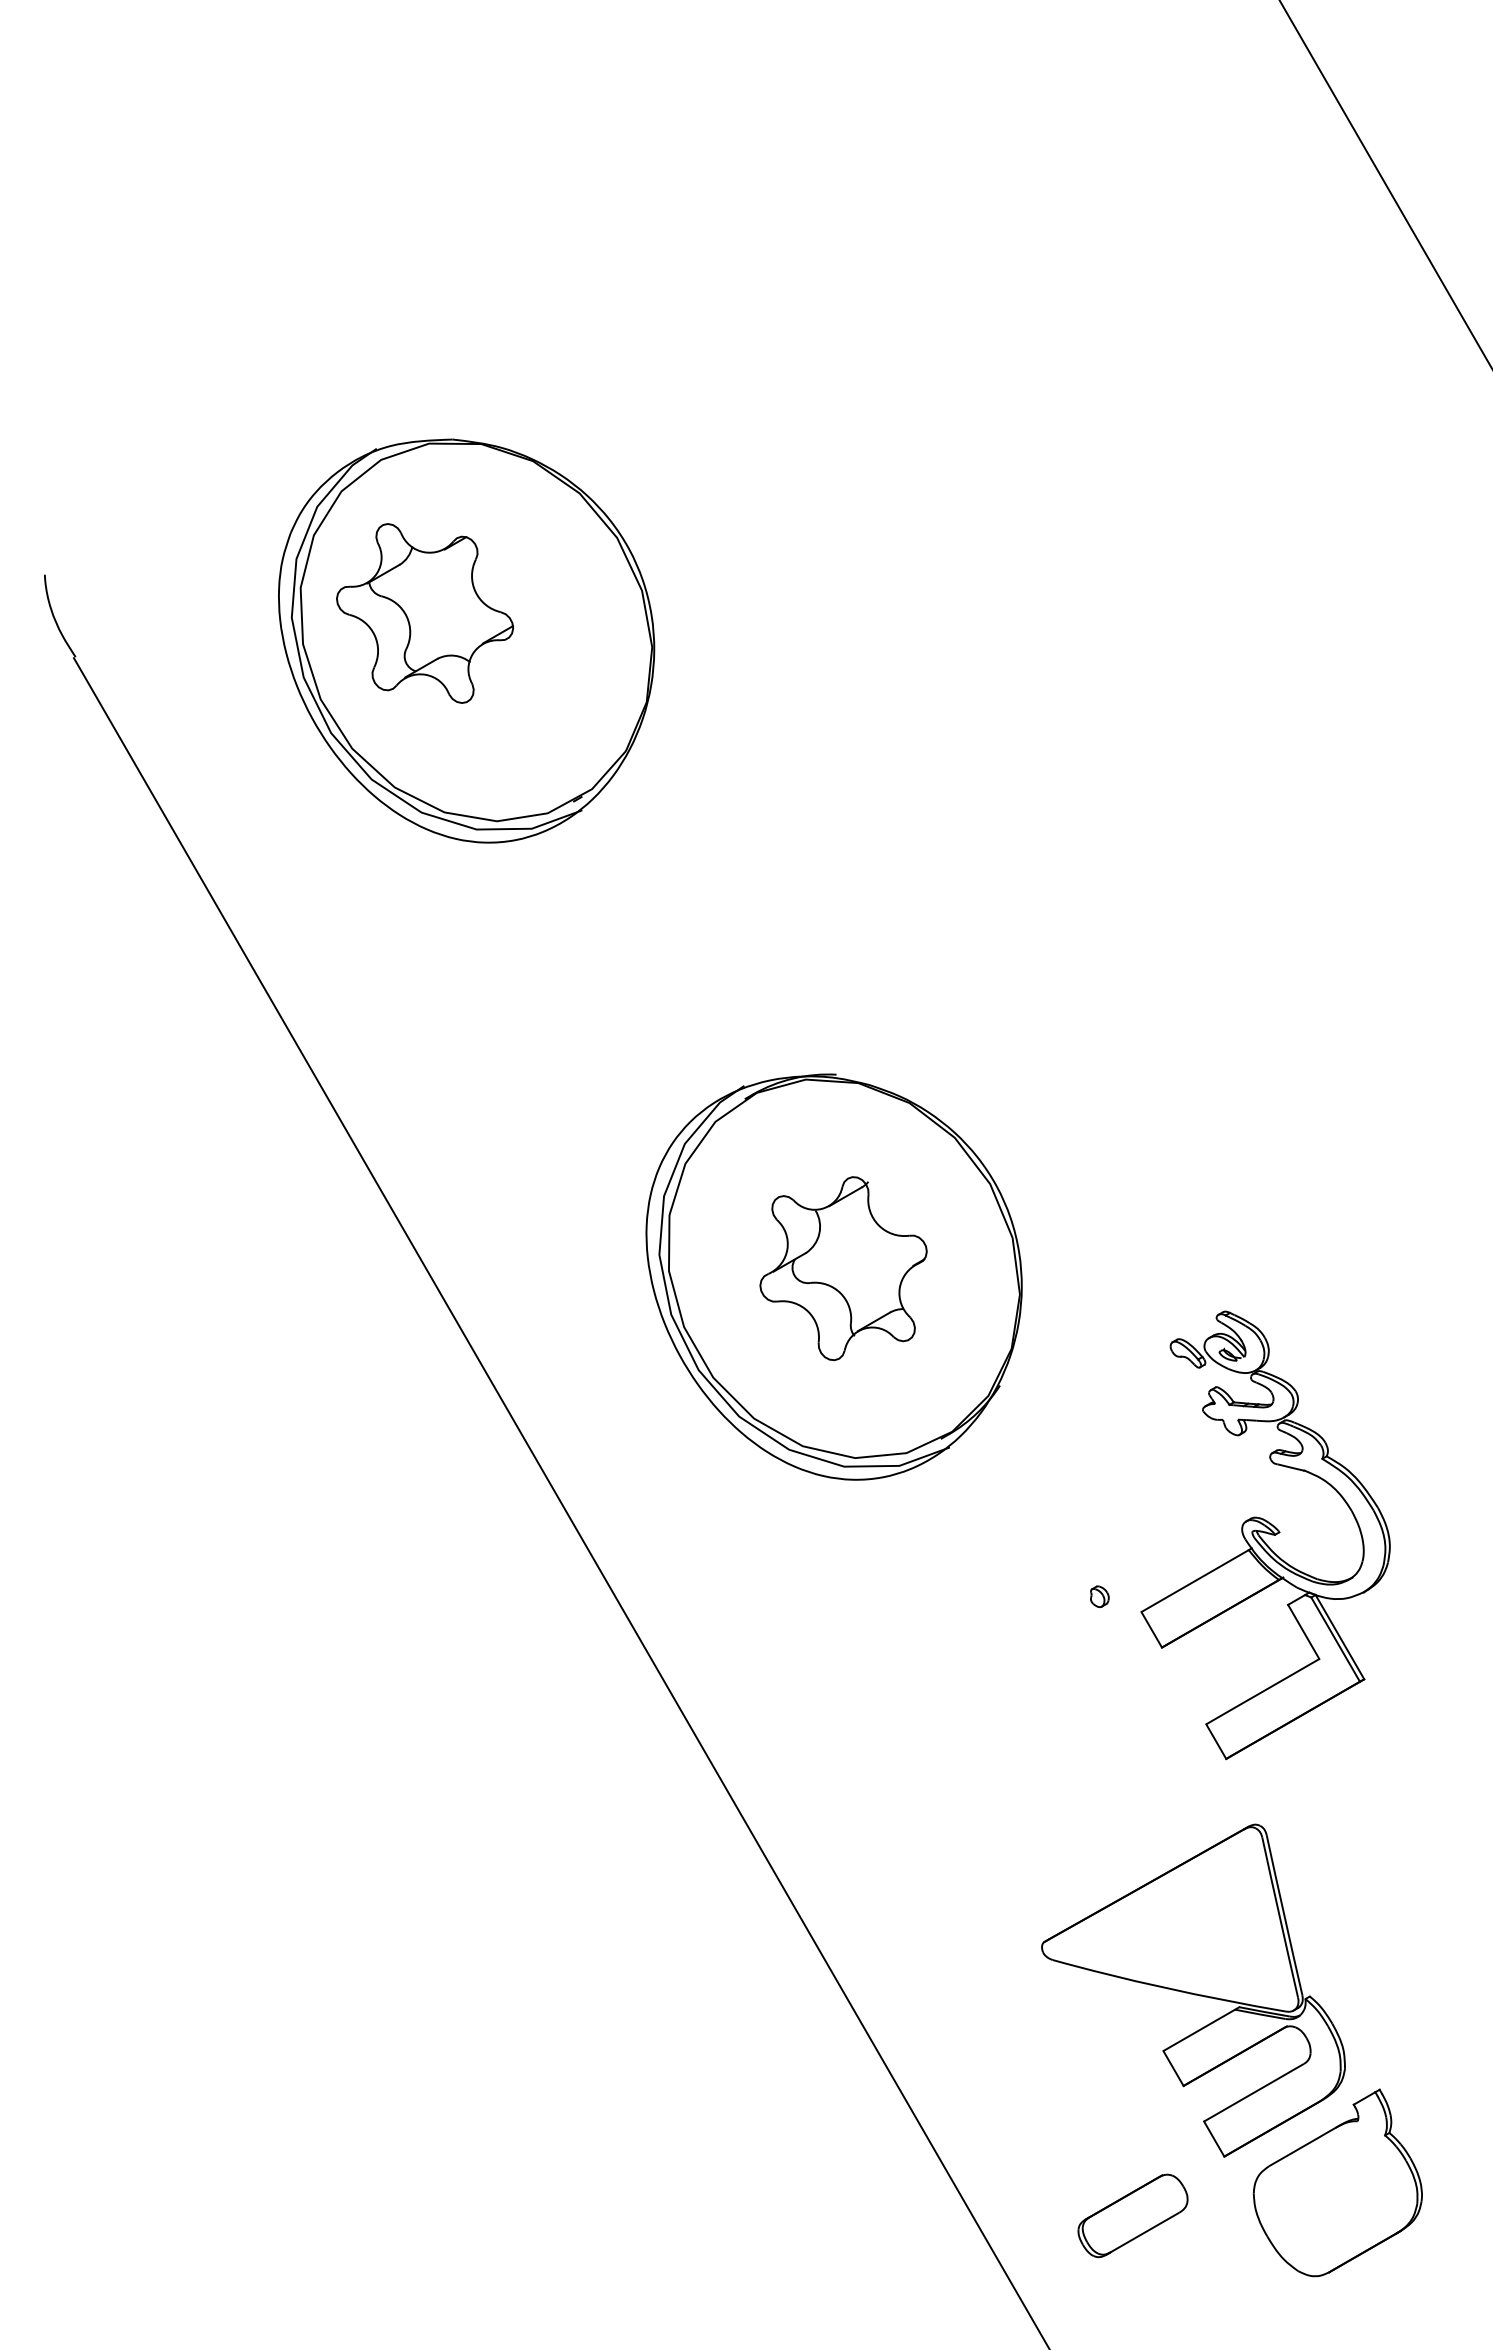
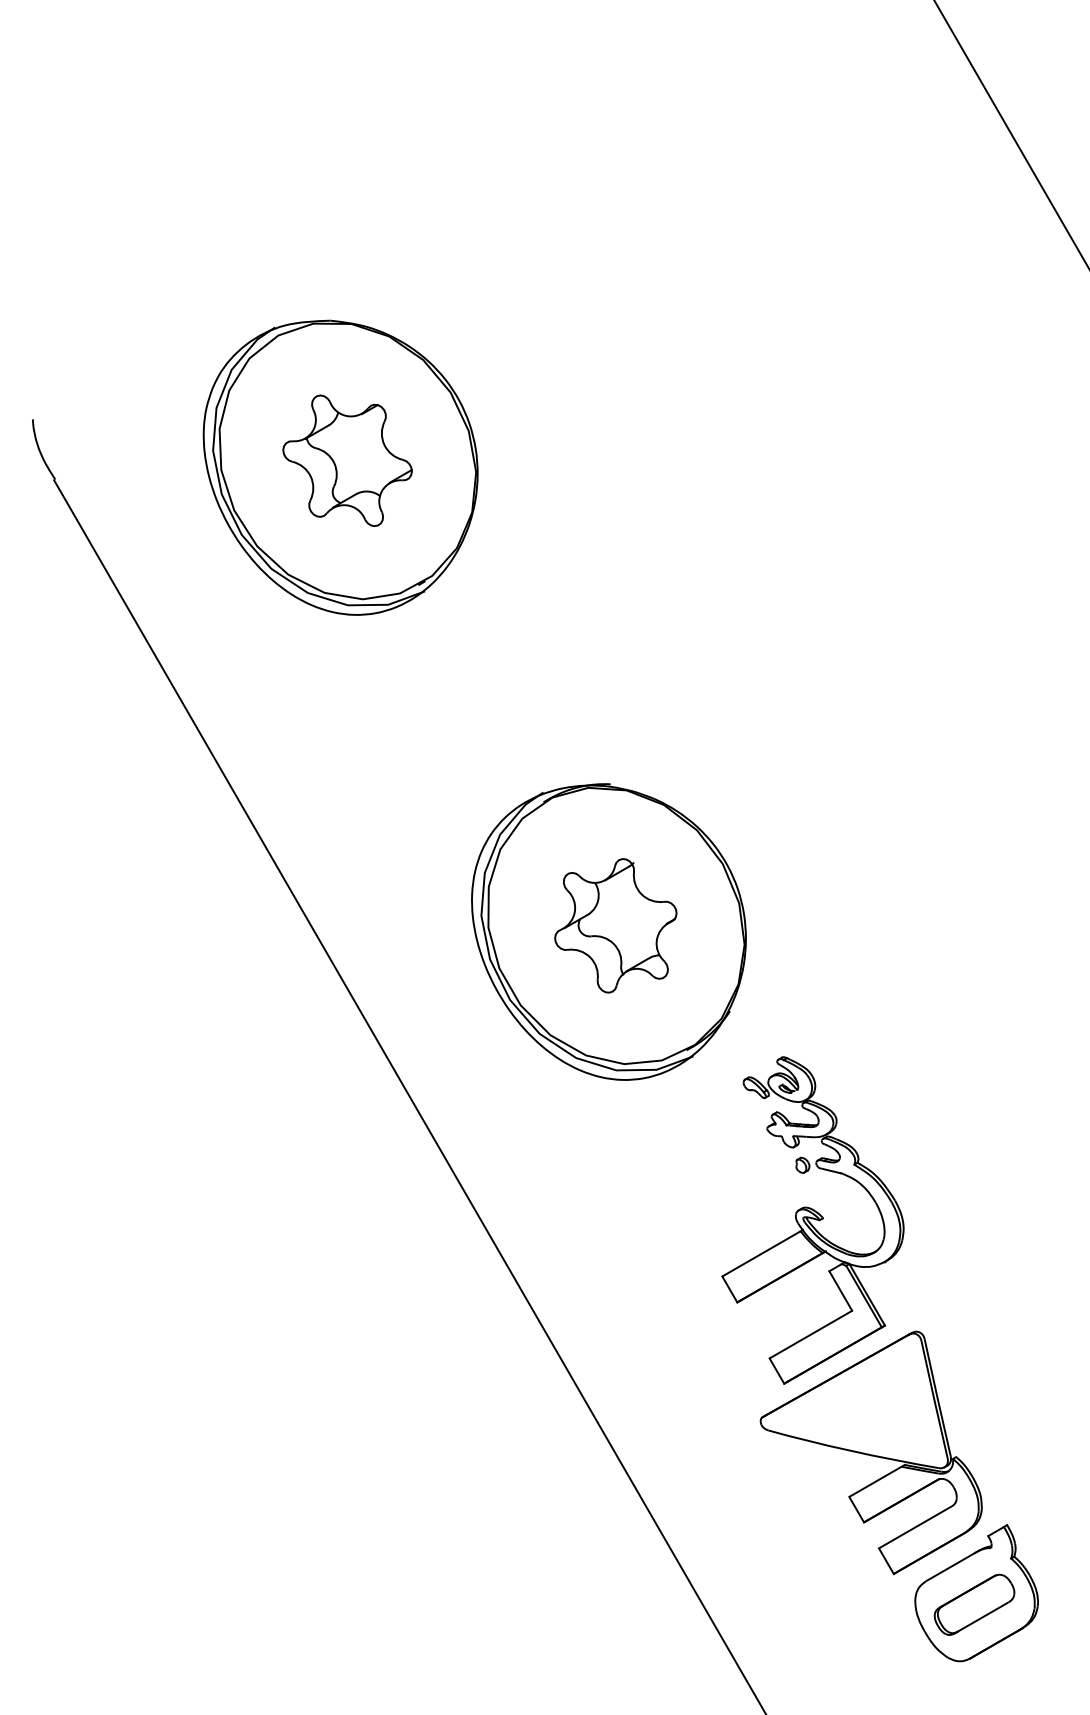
part: (425, 613) -> (347, 460), moved
part: (1265, 1534) -> (812, 1219), moved
part: (1132, 2215) -> (974, 1604), moved

